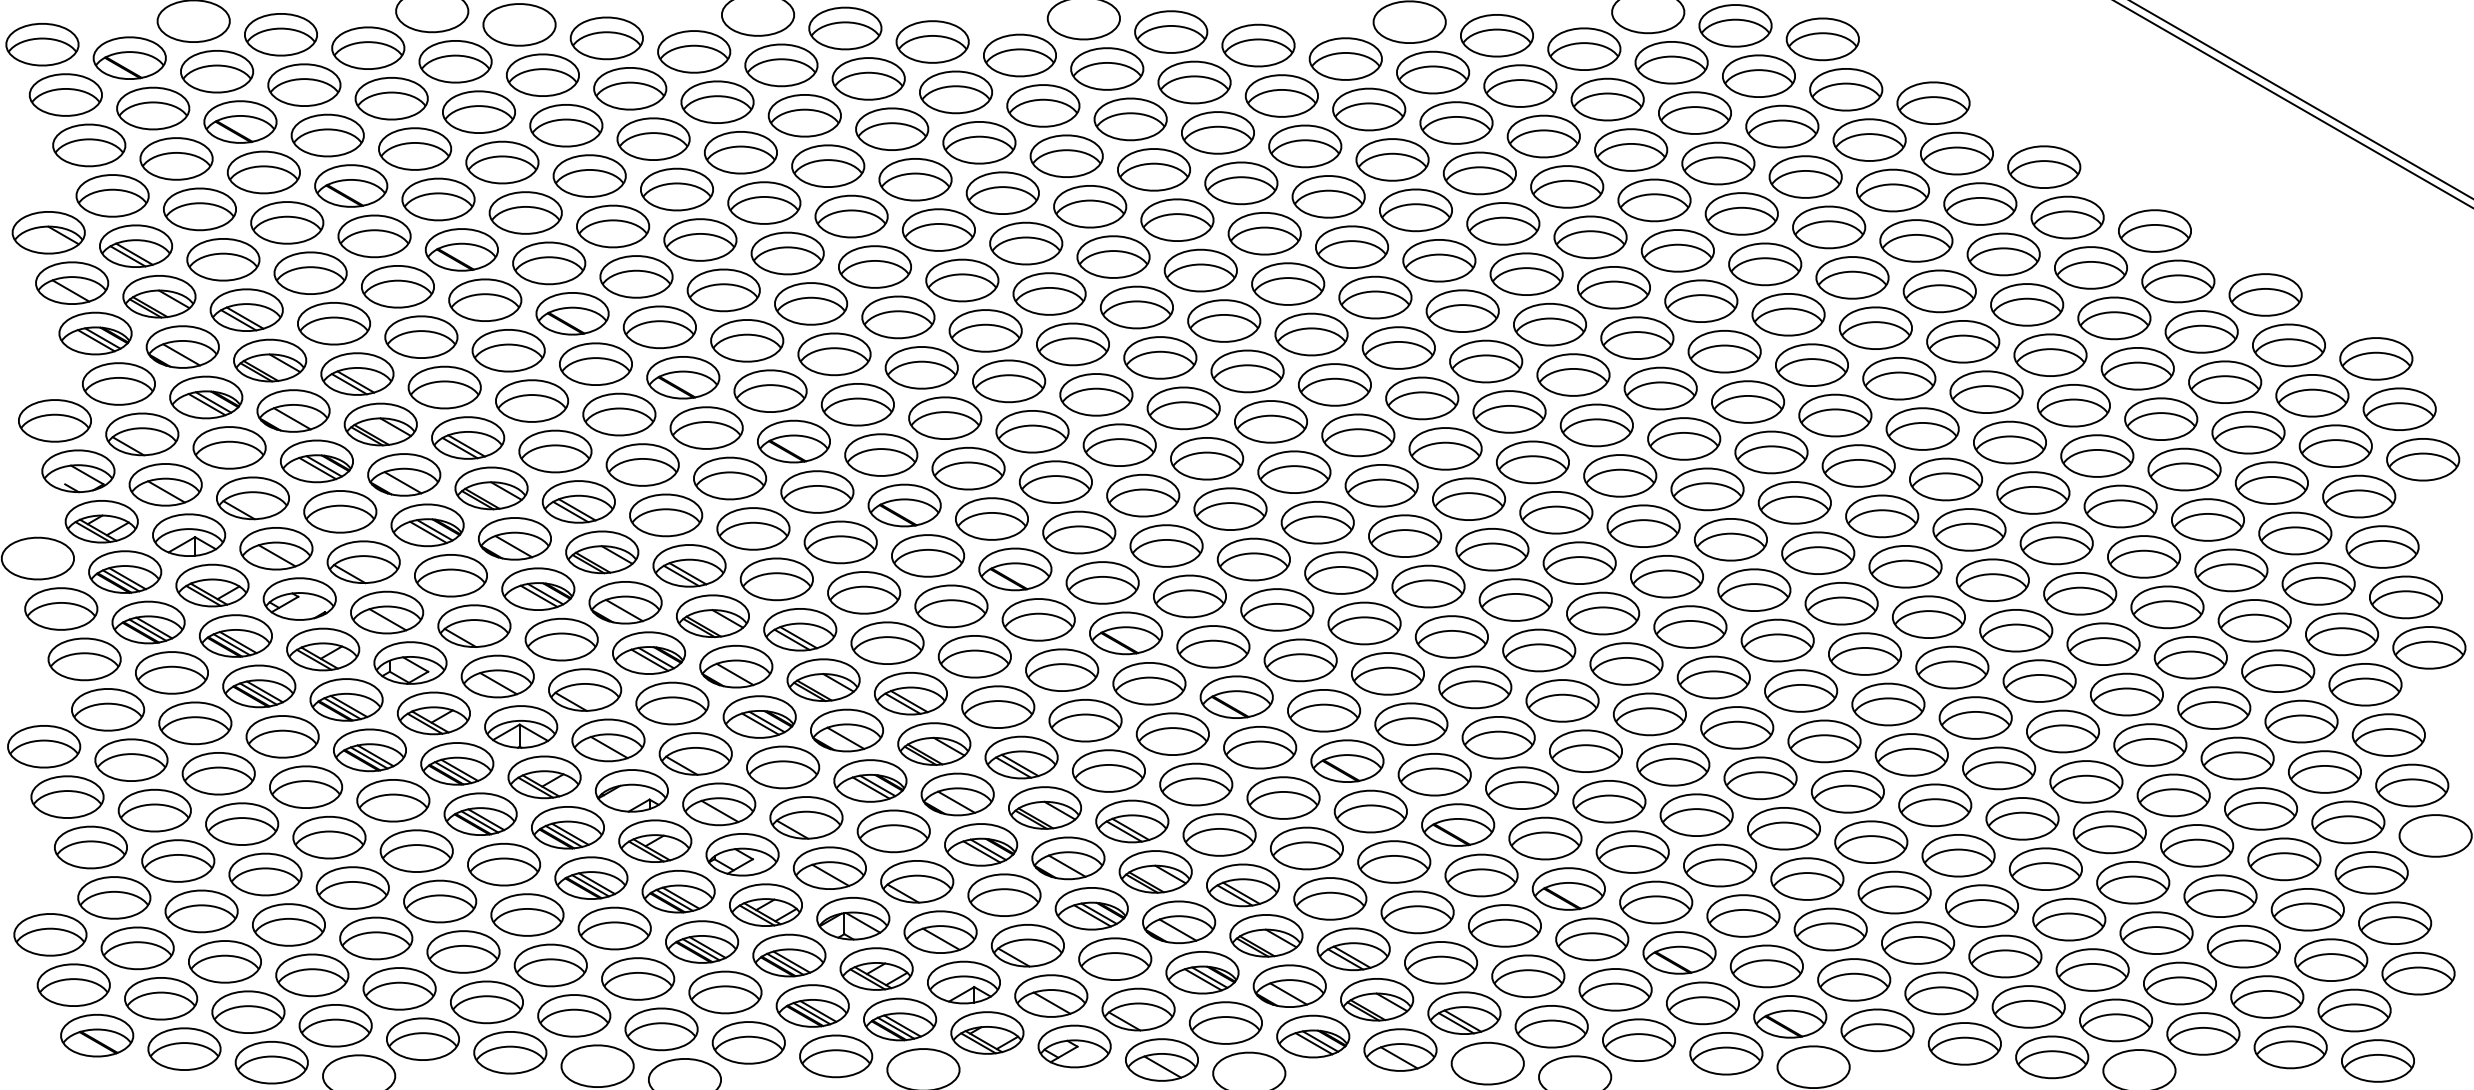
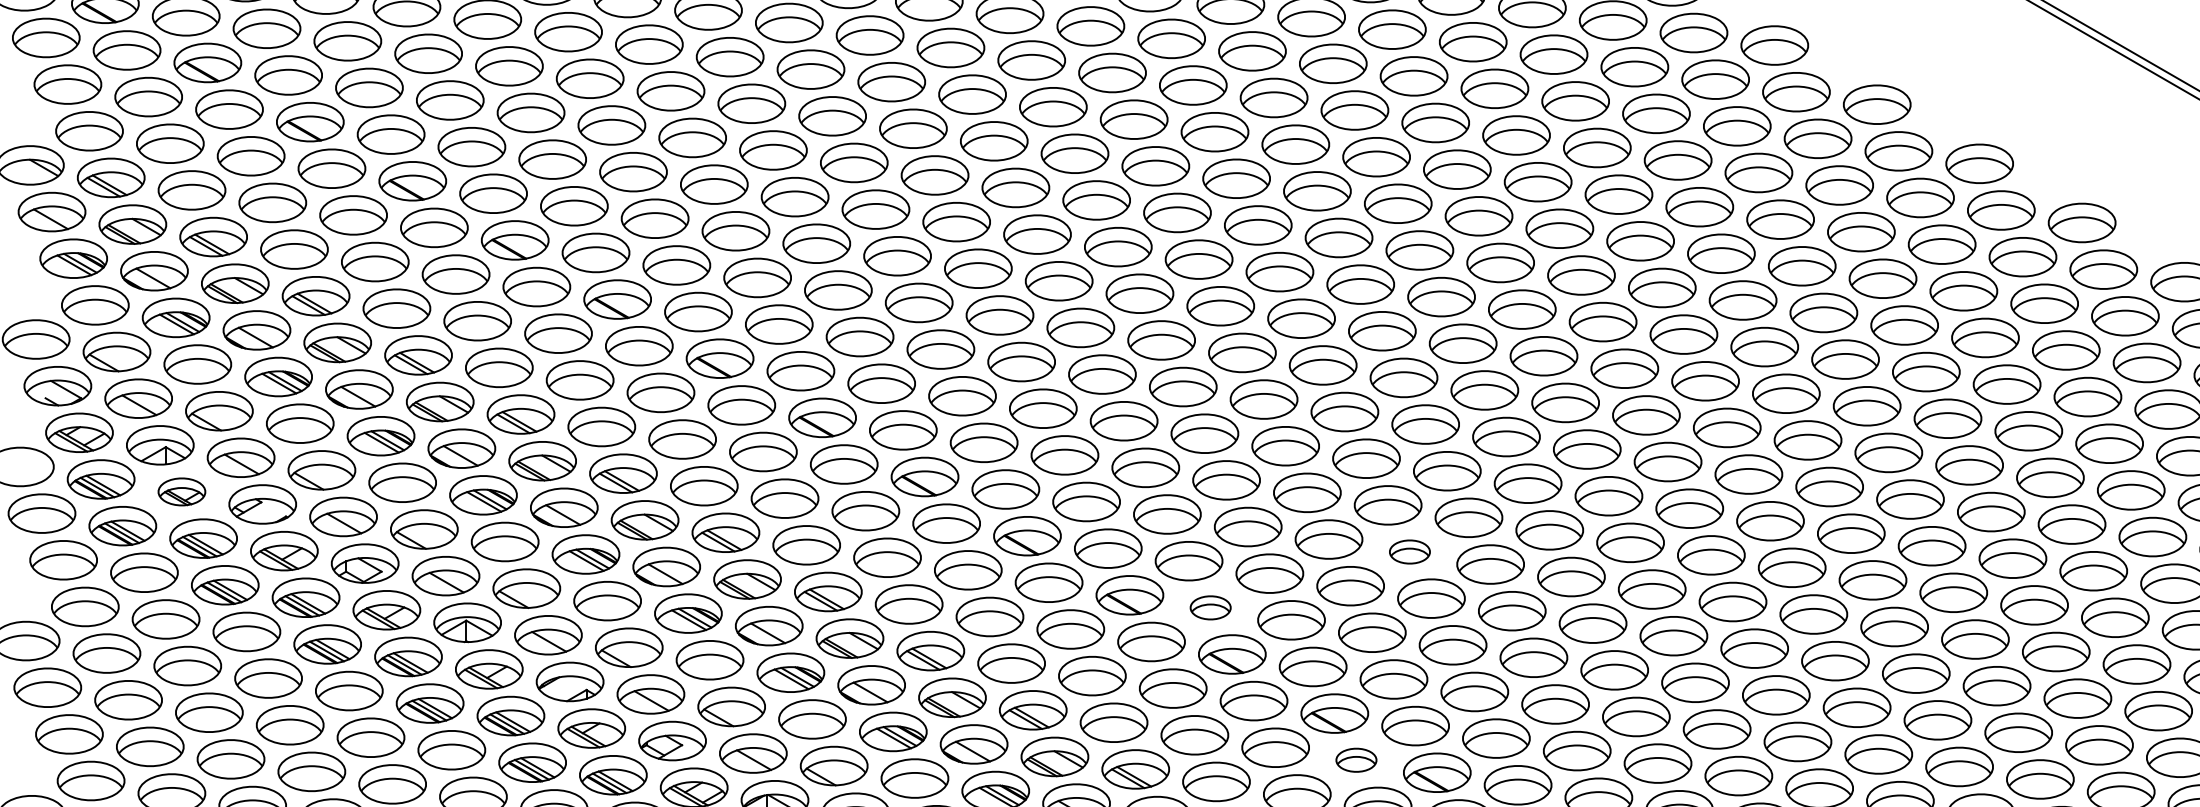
part: (212, 585) -> (181, 491), size x0.7
part: (1539, 650) -> (1410, 552), size x0.6
part: (1323, 710) -> (1210, 607), size x0.6
part: (1481, 875) -> (1356, 760), size x0.6

